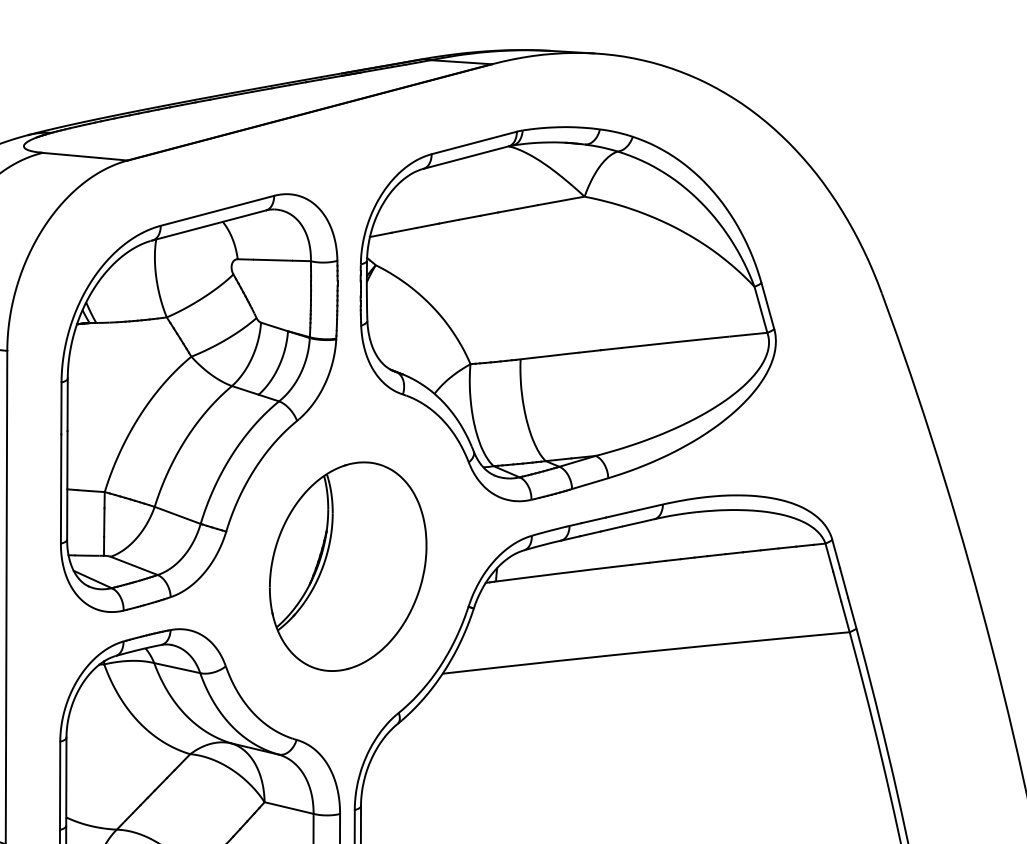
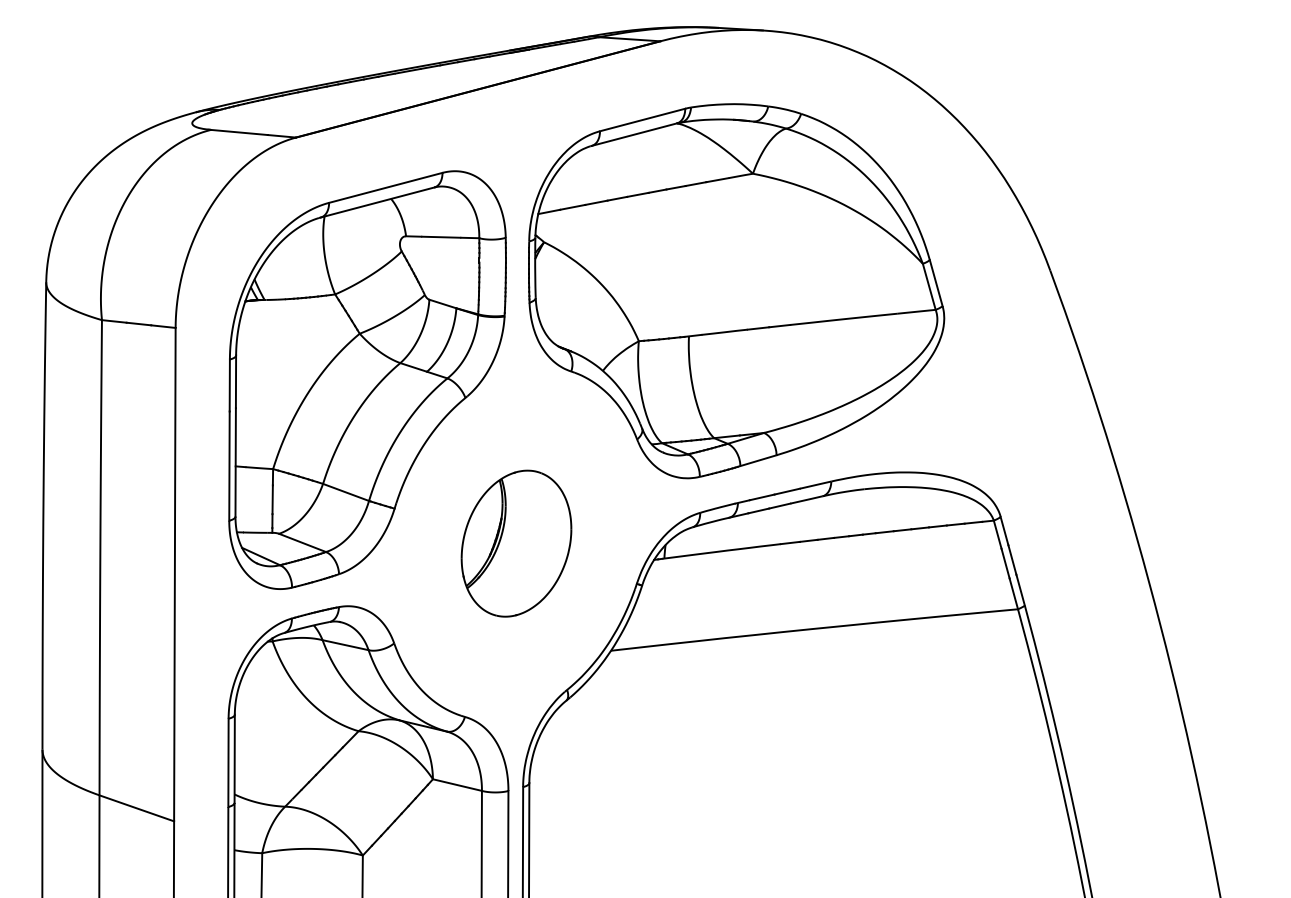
part: (348, 566) -> (516, 543), size x0.7

